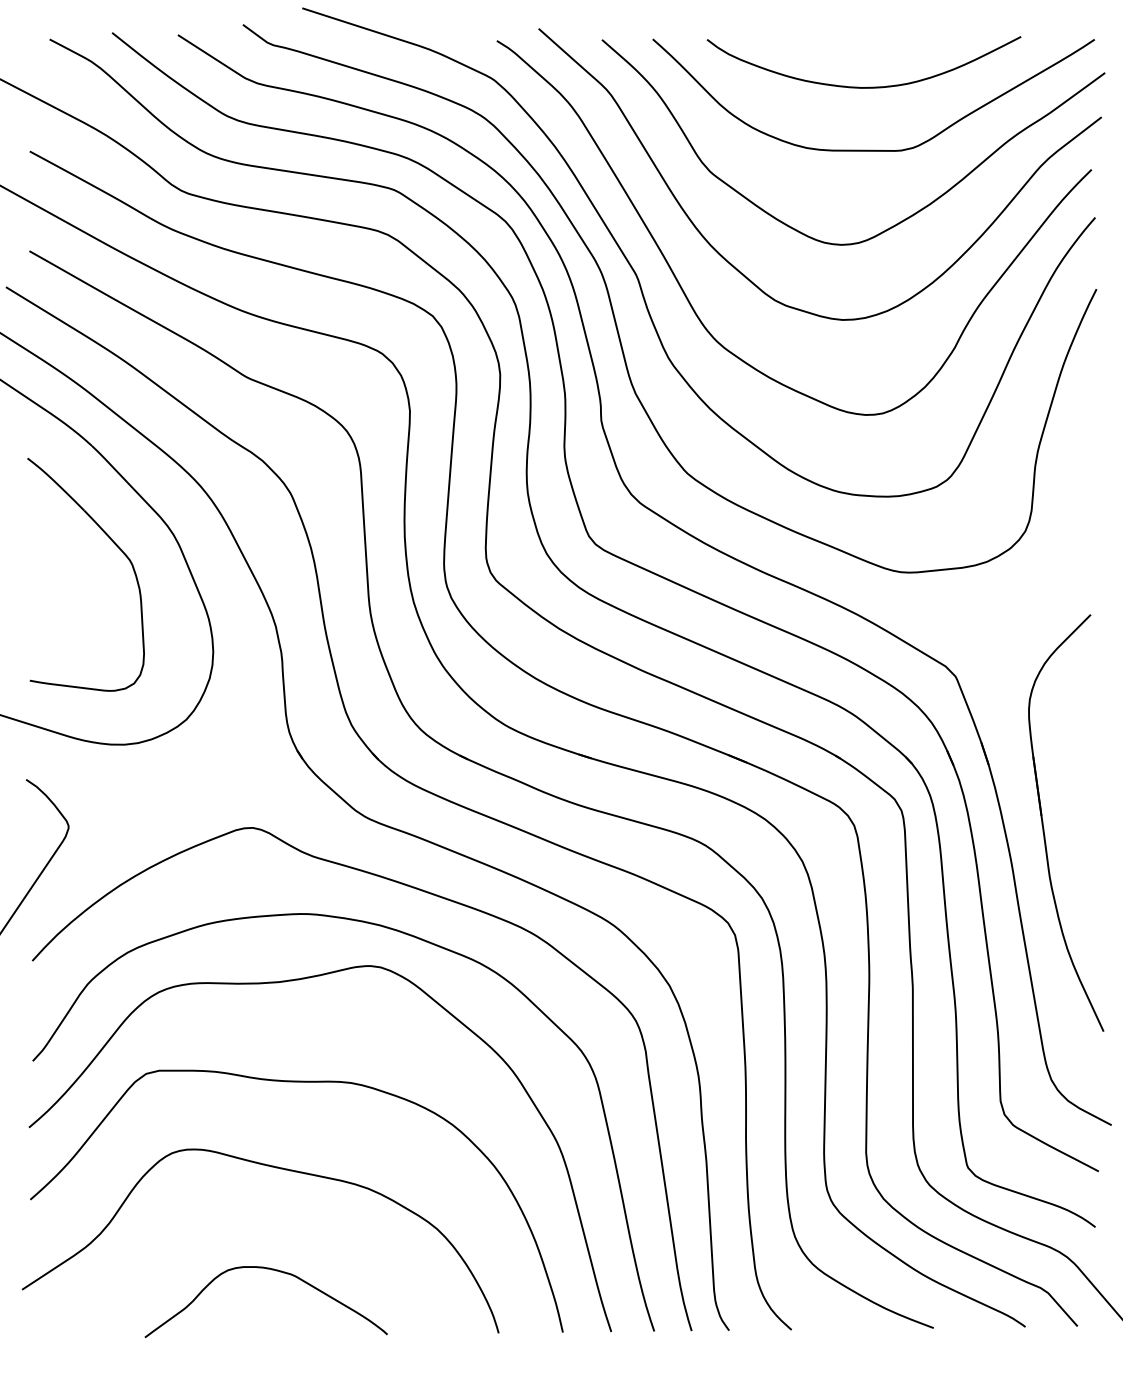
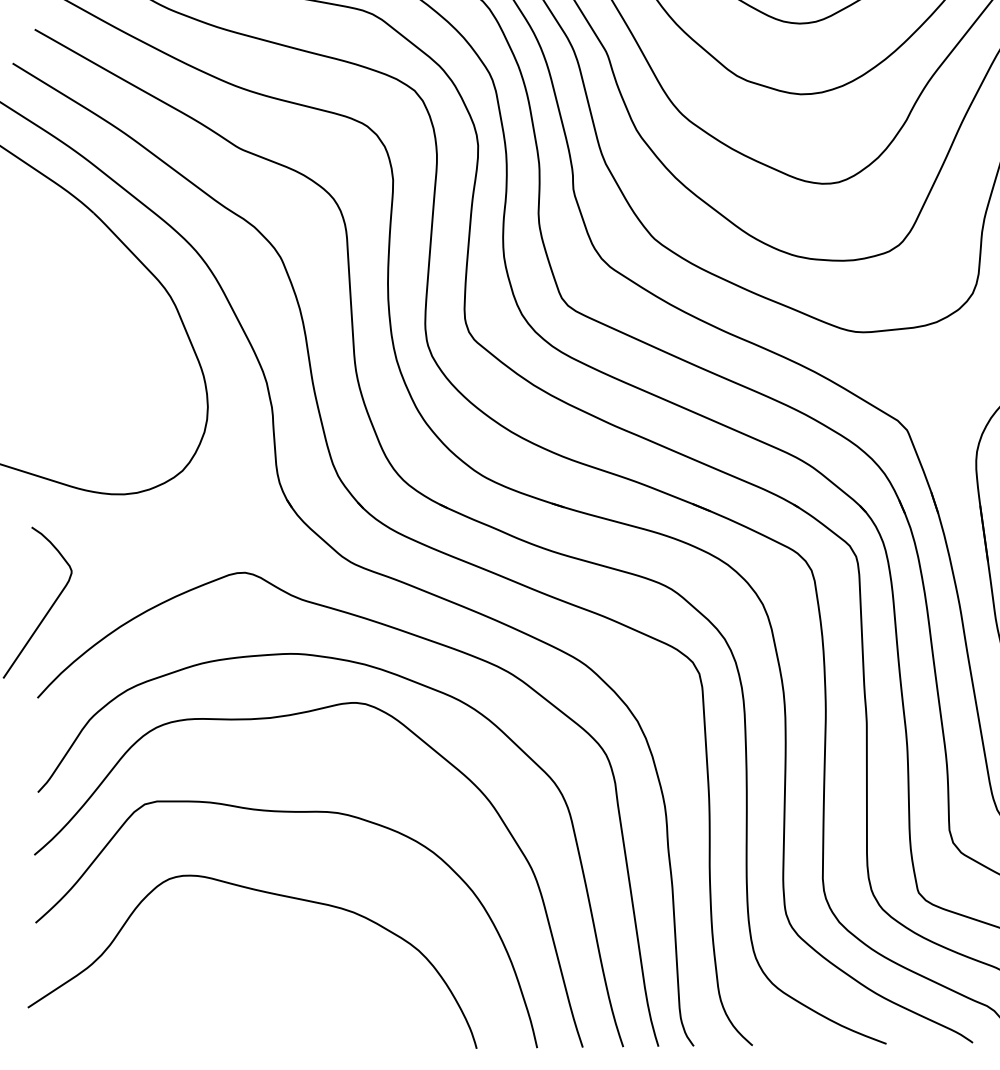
part: (114, 544) -> (114, 305), removed
curve: (272, 1270) -> (263, 989), removed

